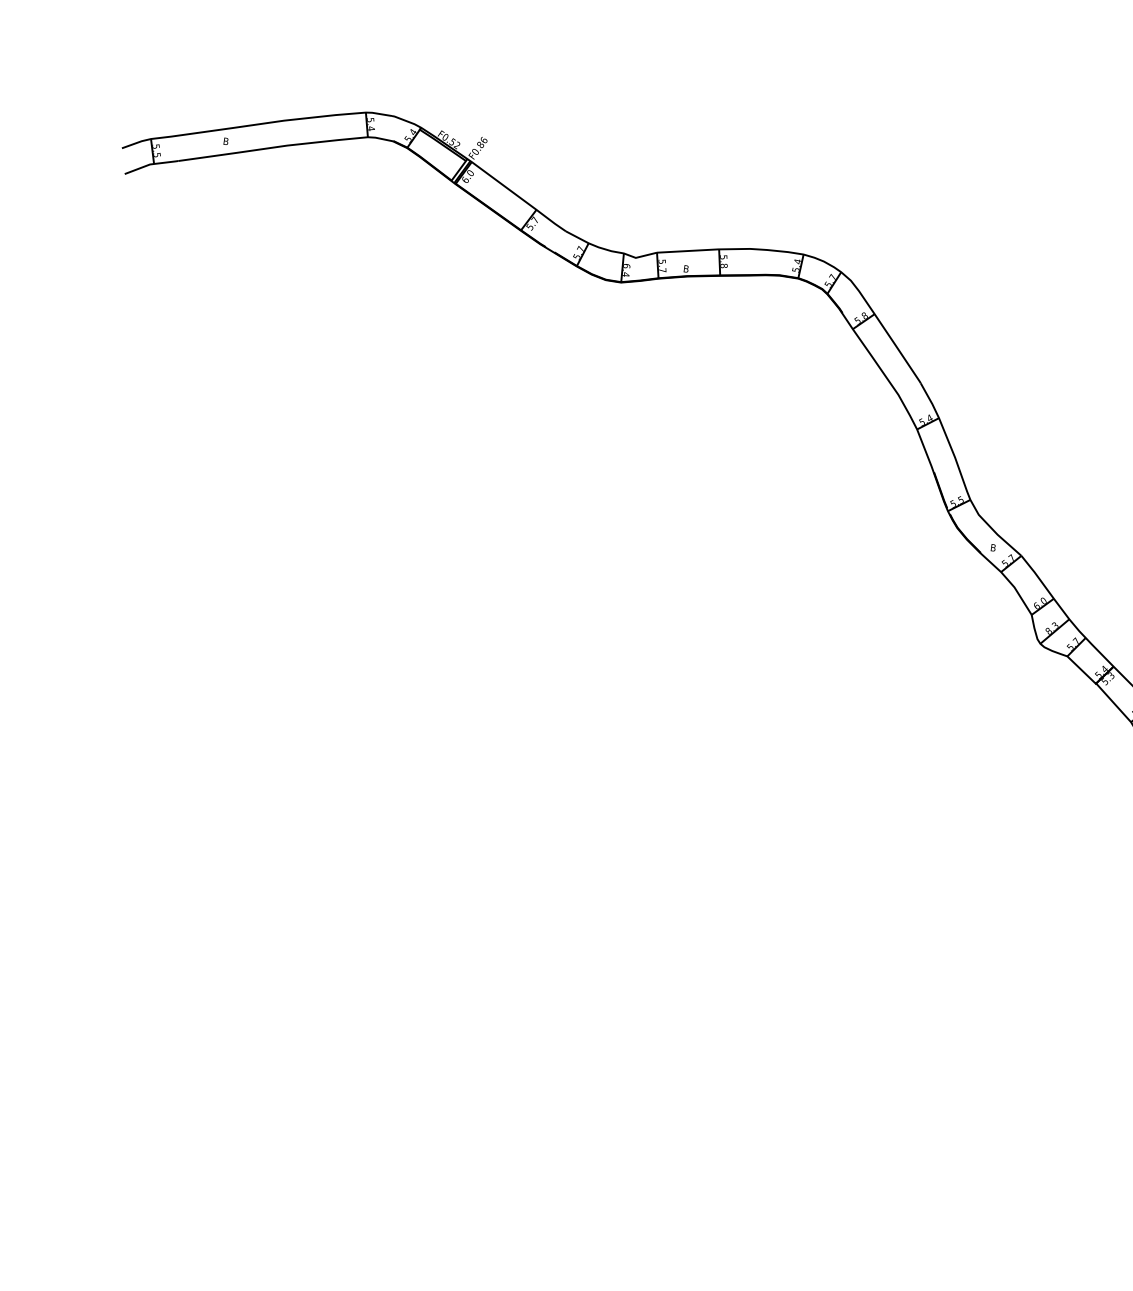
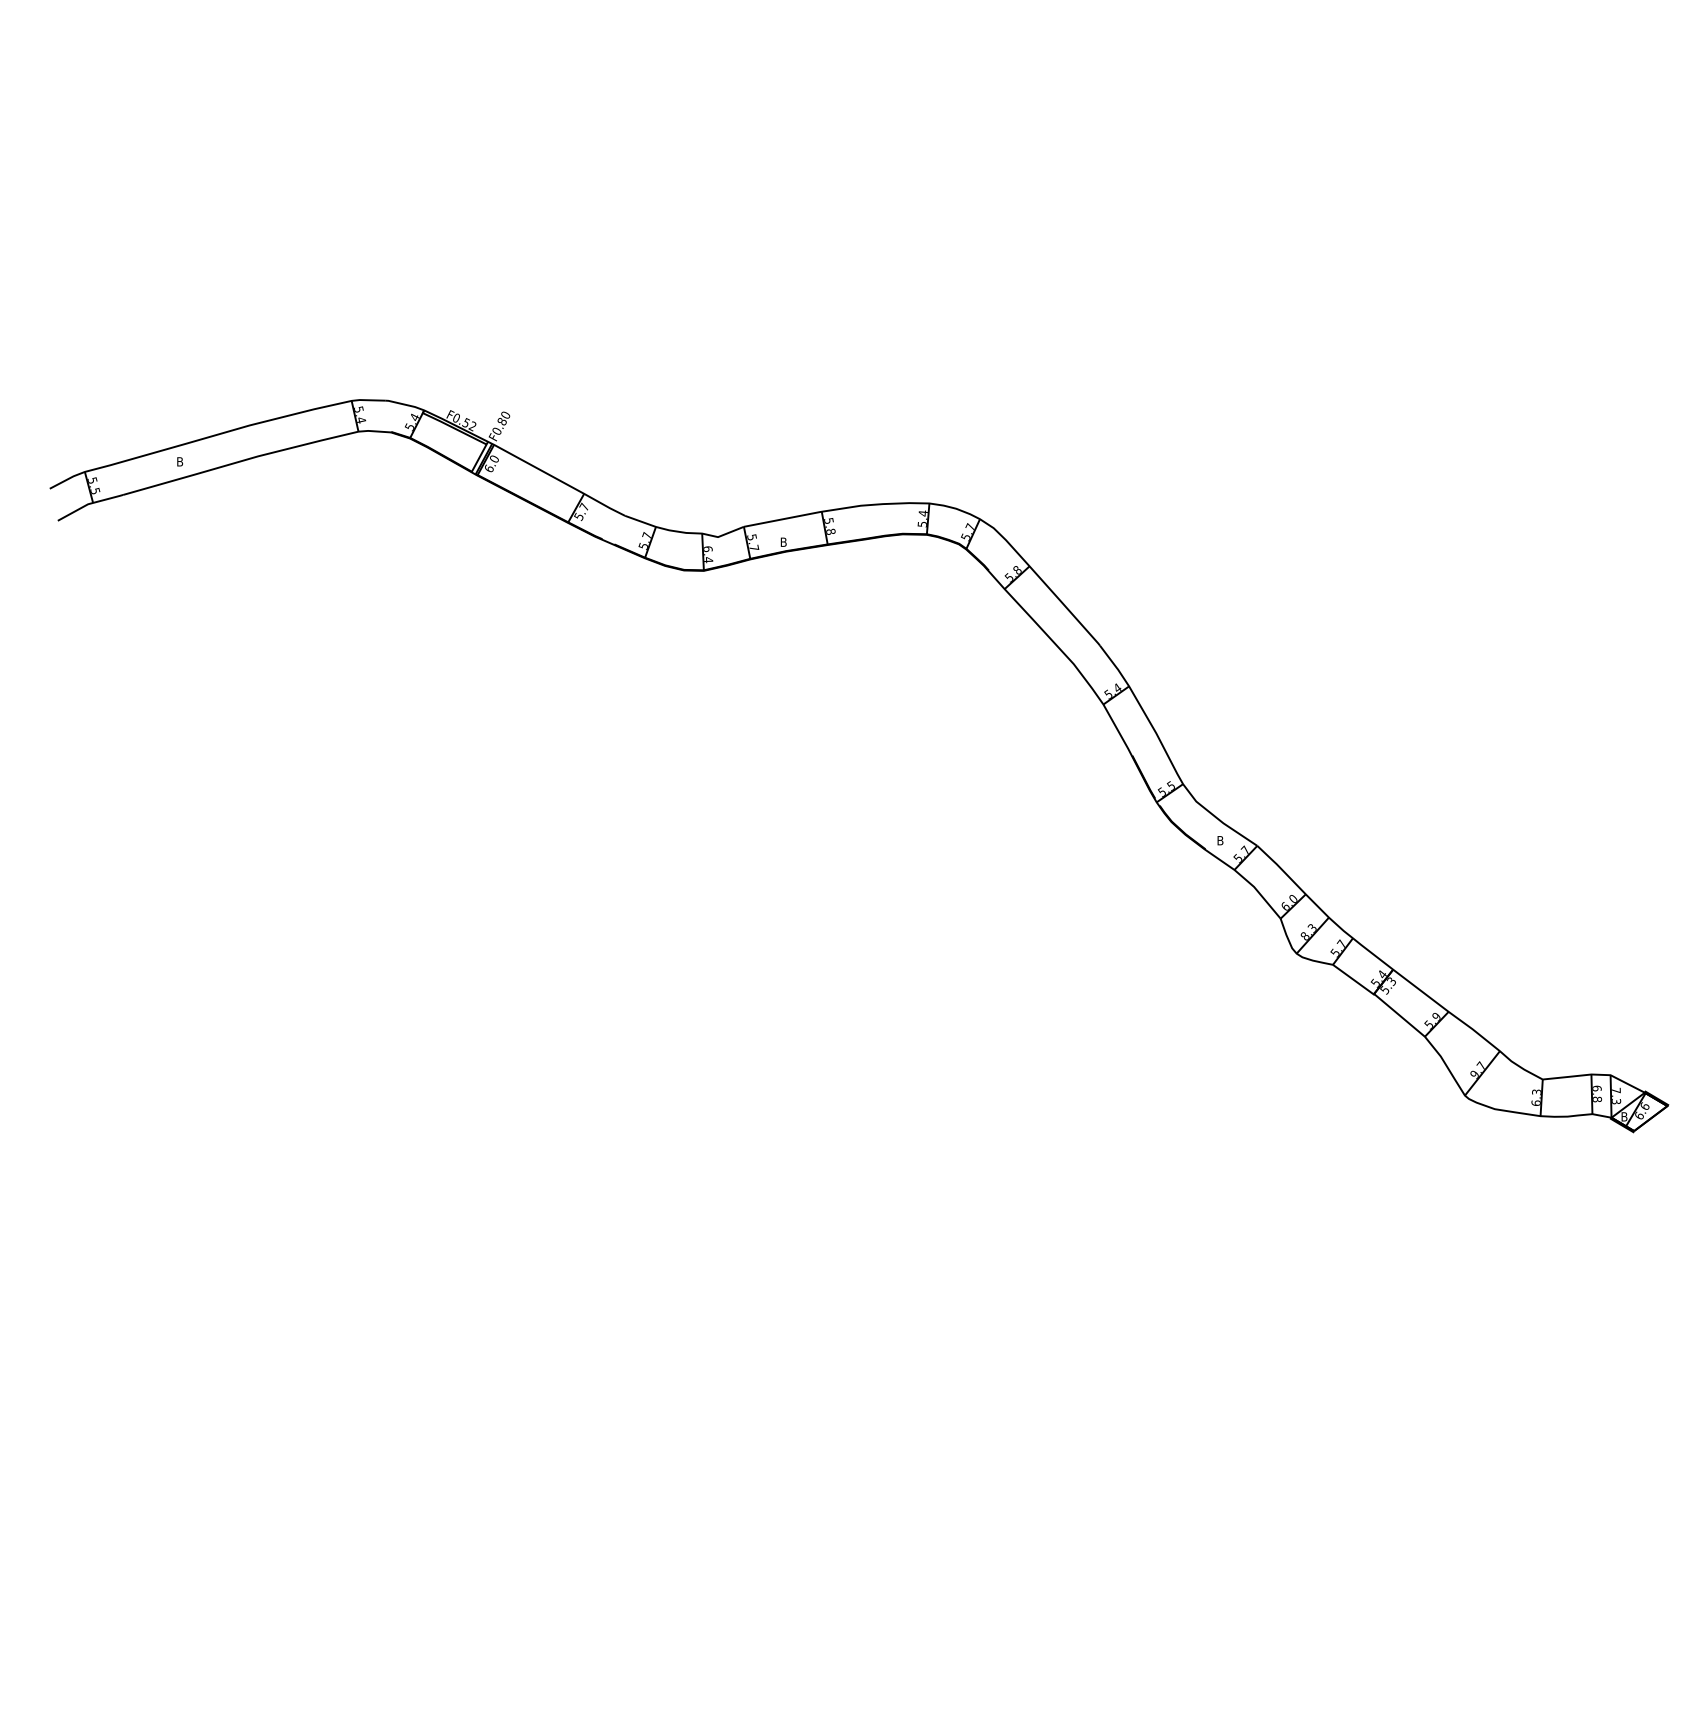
text: (483, 139) -> (505, 414), F0.86 -> F0.80

